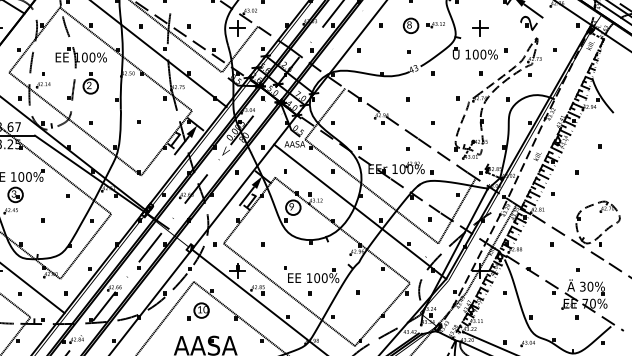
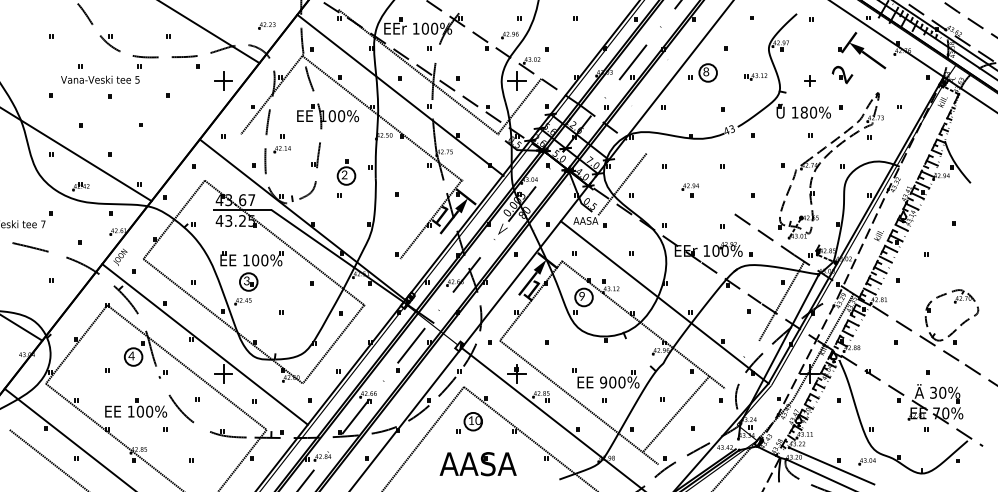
part: (528, 23) -> (842, 74), moved
part: (410, 25) -> (707, 72), moved
part: (480, 27) -> (809, 80), size x0.6
text: (475, 54) -> (803, 112), 100% -> 180%
part: (90, 83) -> (346, 172), moved
line: (373, 108) -> (680, 177), removed
line: (75, 124) -> (320, 196), removed
line: (371, 191) -> (678, 277), removed
text: (309, 278) -> (603, 382), 100% -> 900%
line: (382, 314) -> (676, 413), moved

